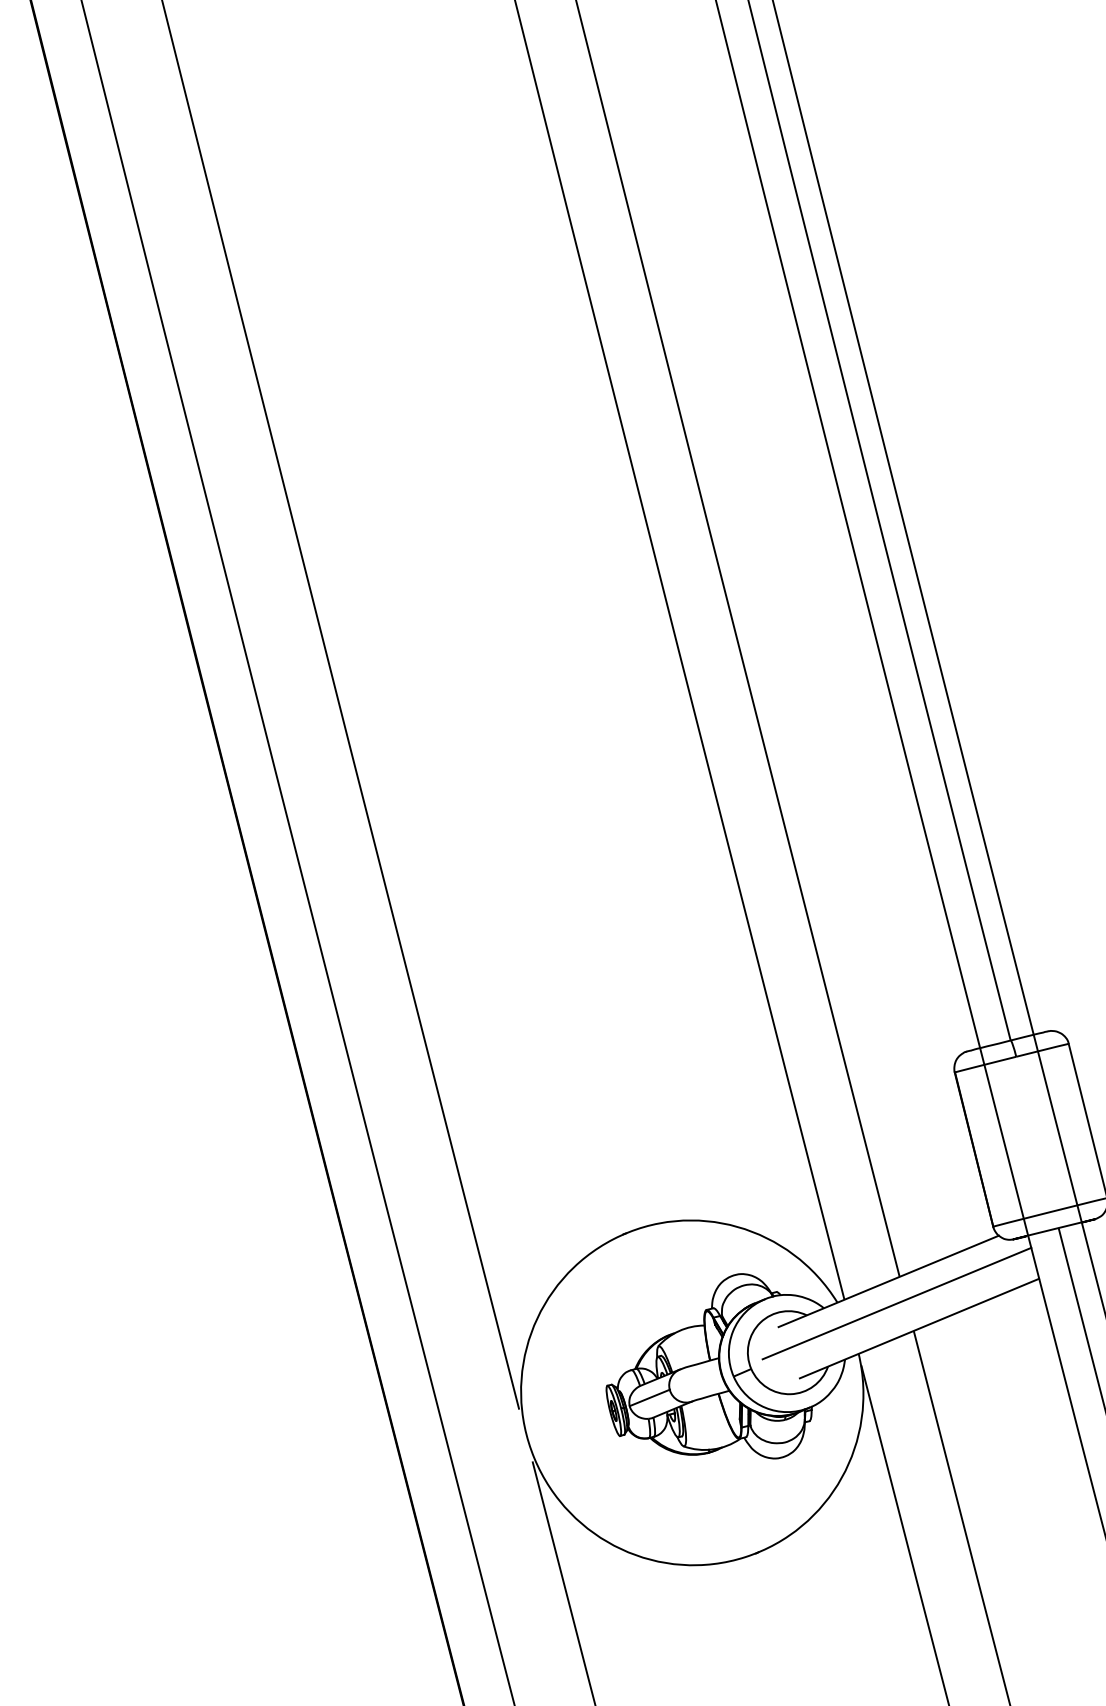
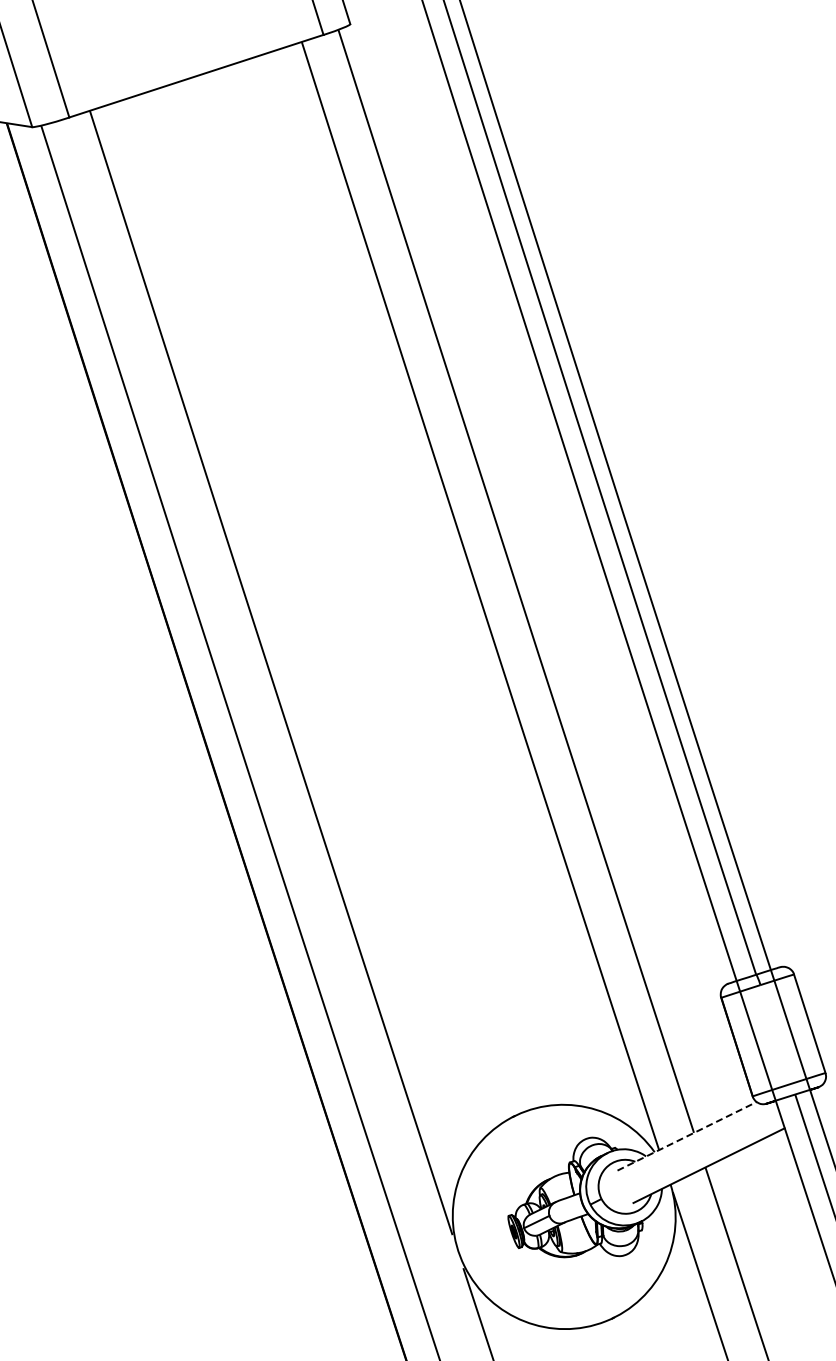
line: (889, 1281) -> (687, 1136), solid -> dashed
line: (897, 1303) -> (693, 1150), removed

